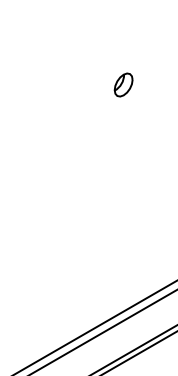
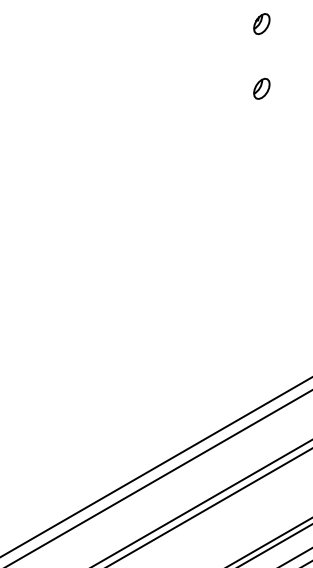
part: (123, 38) -> (261, 23), added
part: (123, 84) -> (261, 88), size x0.62

